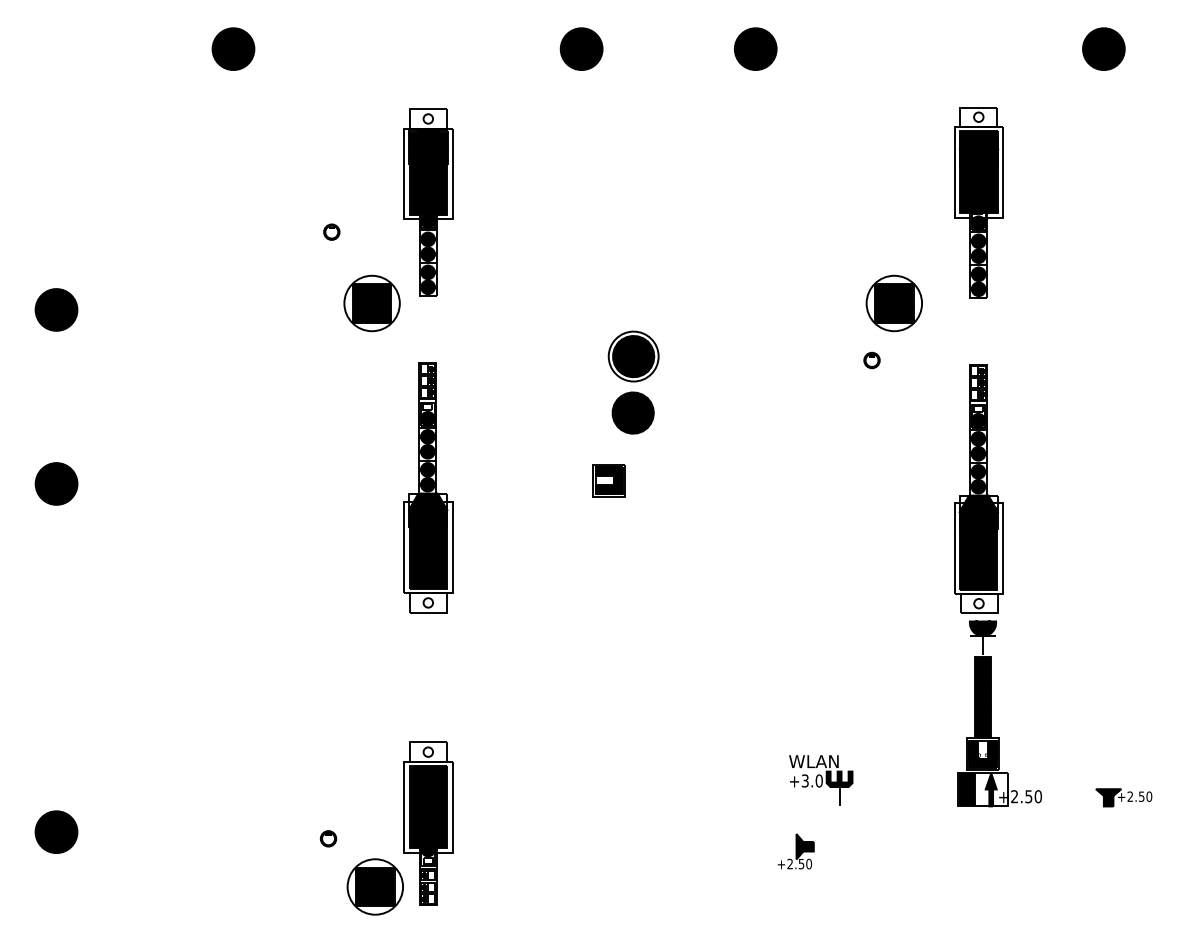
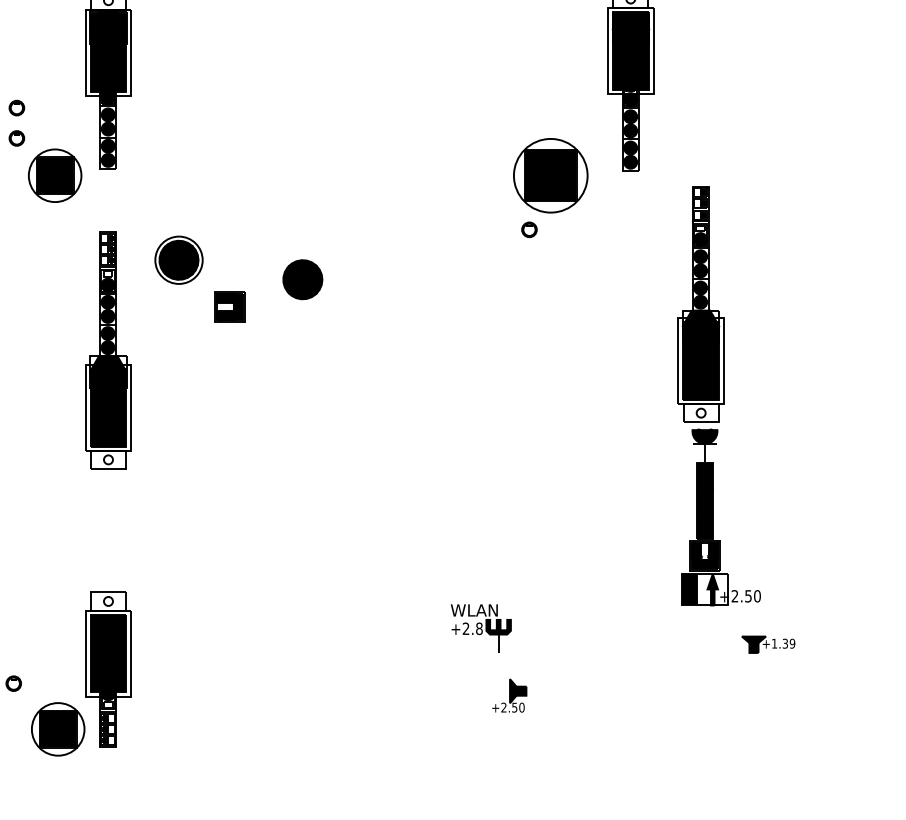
part: (331, 263) -> (16, 137), added
part: (893, 303) -> (549, 175), size x1.4
part: (633, 356) -> (178, 260), moved
part: (608, 480) -> (229, 306), moved
part: (997, 585) -> (718, 395), moved
text: (811, 780) -> (472, 628), +3.0 -> +2.8
text: (1139, 796) -> (783, 643), +2.50 -> +1.39
part: (795, 851) -> (509, 695), moved

